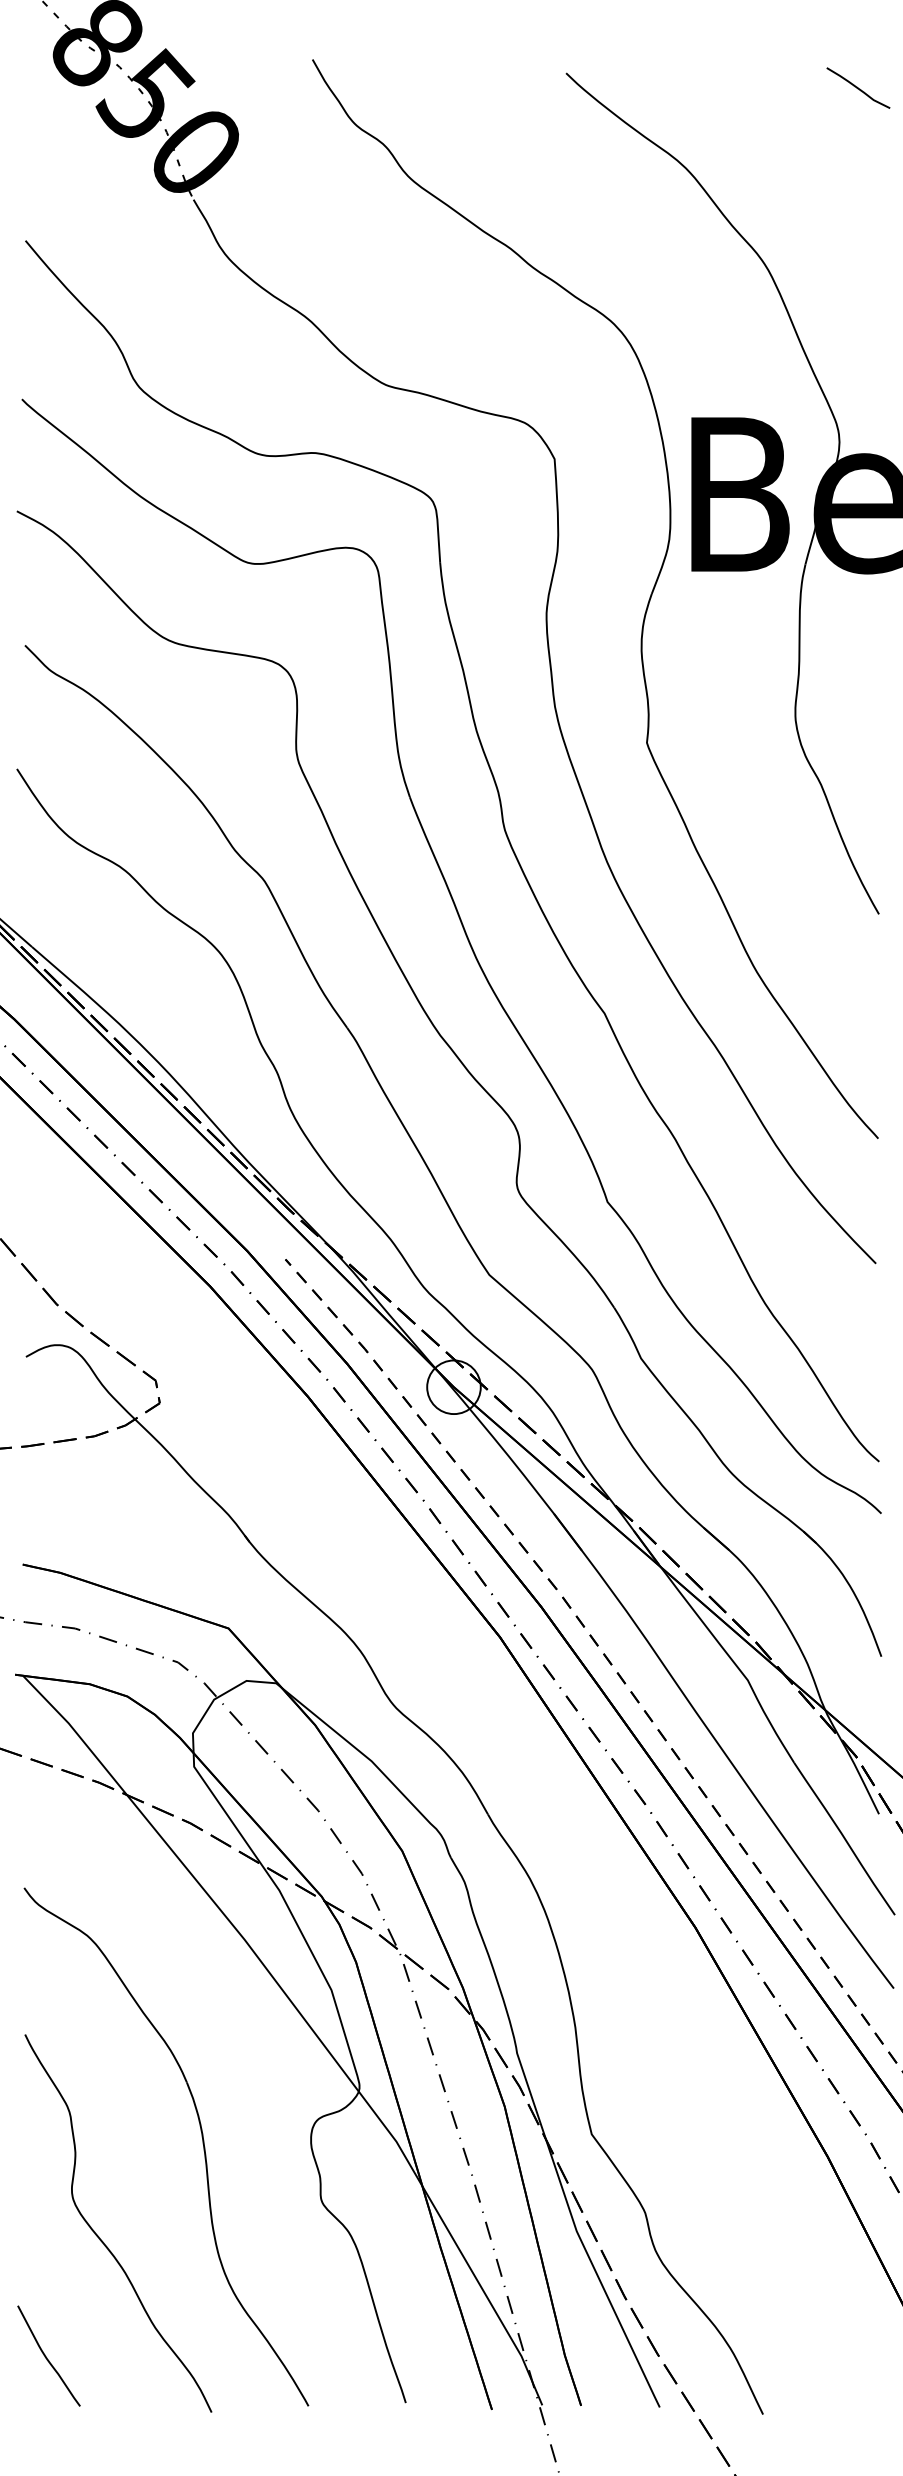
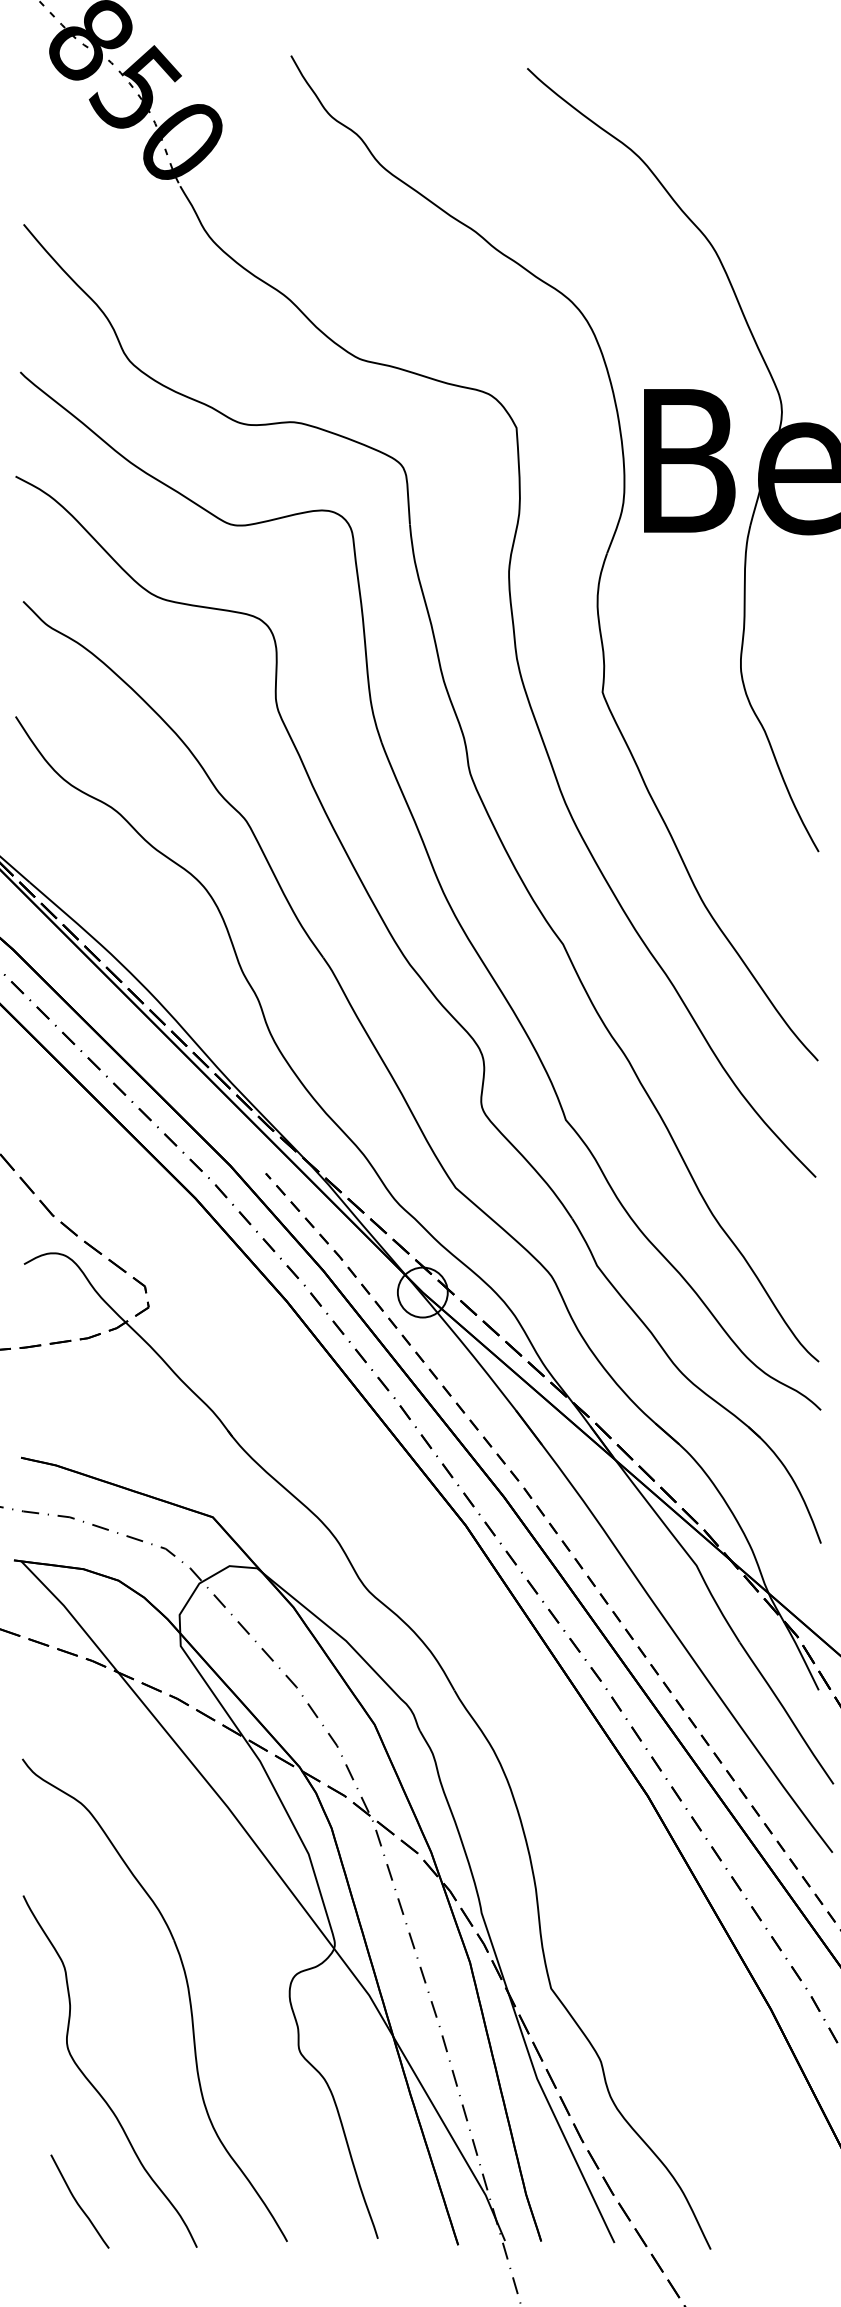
curve: (858, 87) -> (799, 81), removed
curve: (46, 2356) -> (77, 2202), moved

